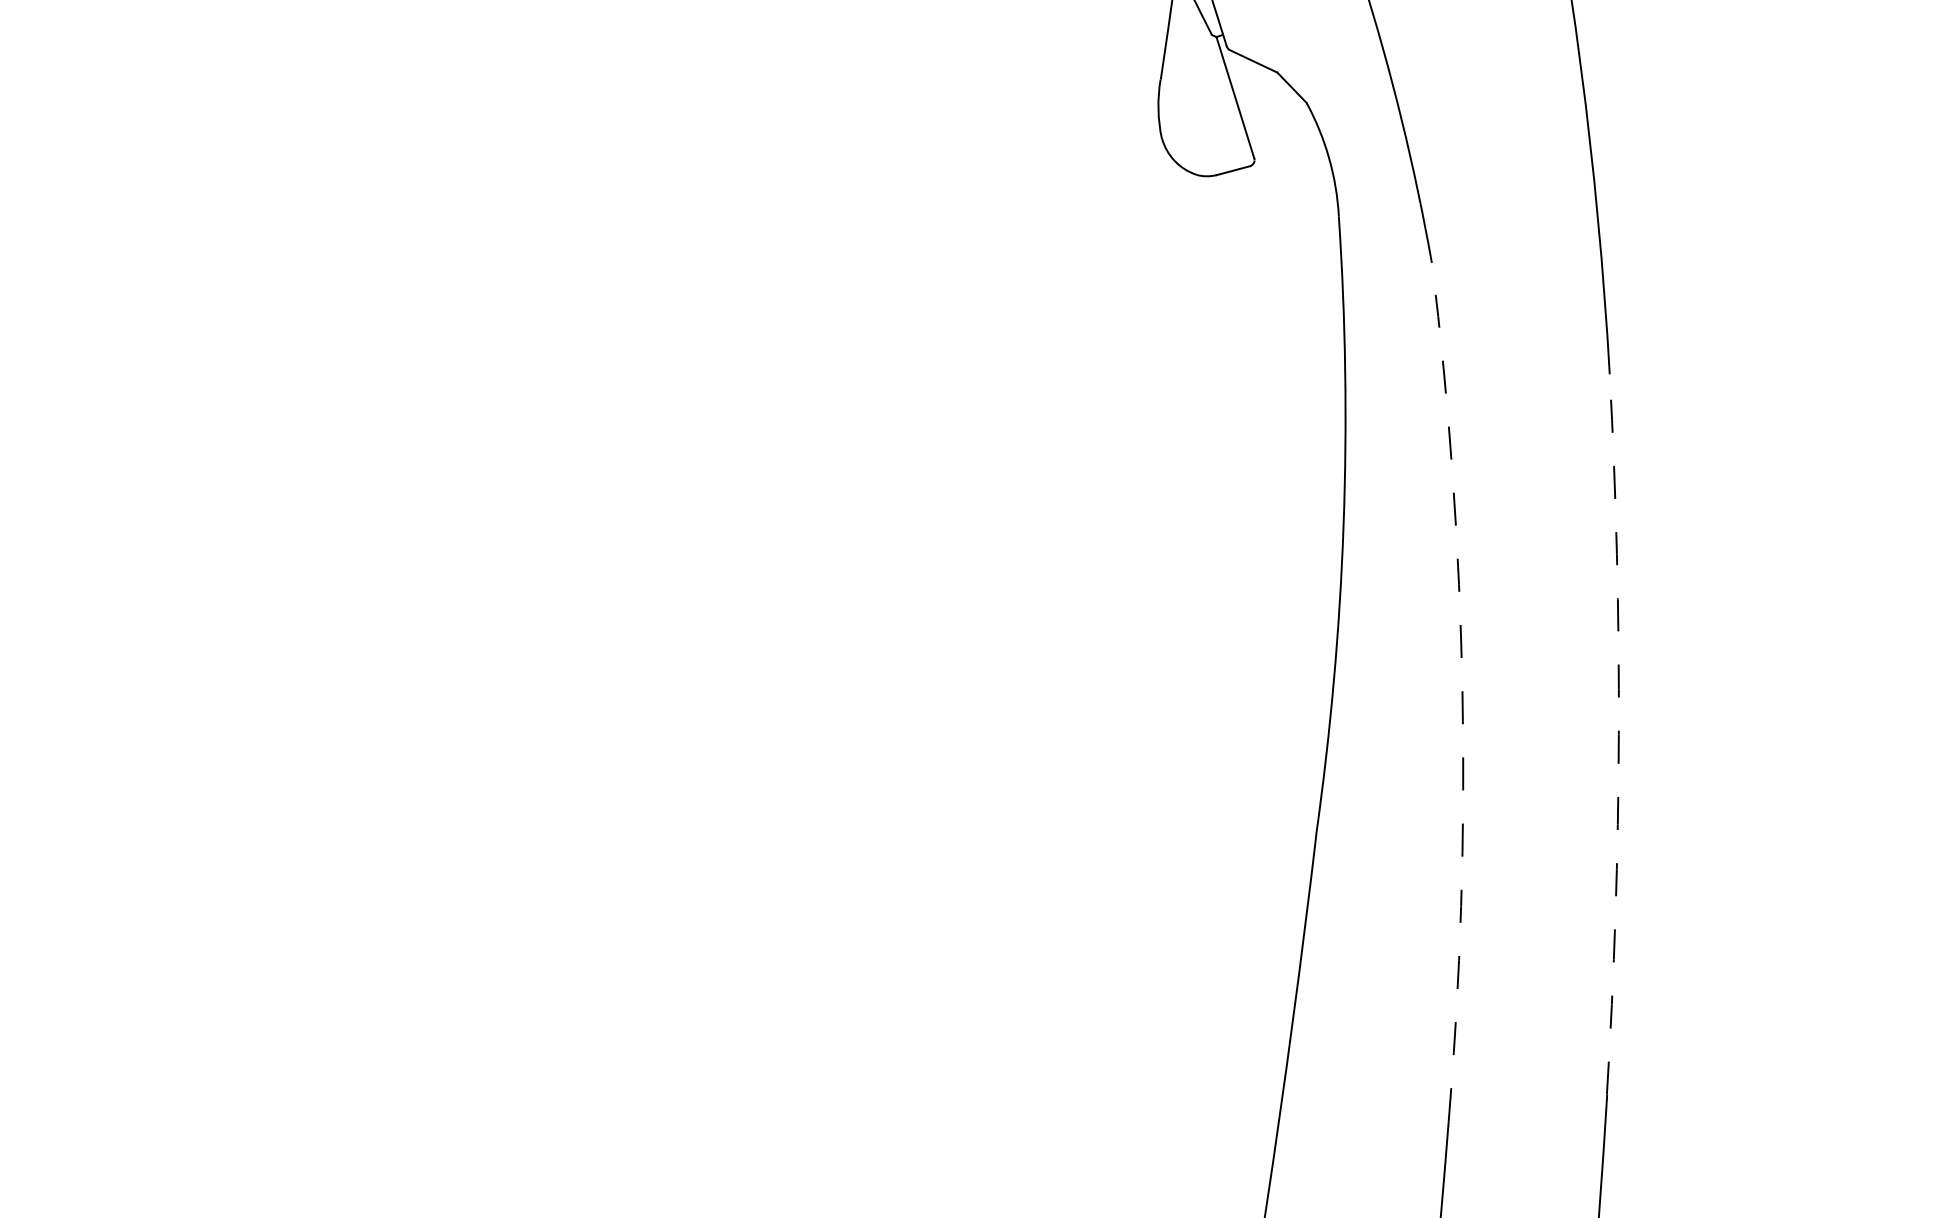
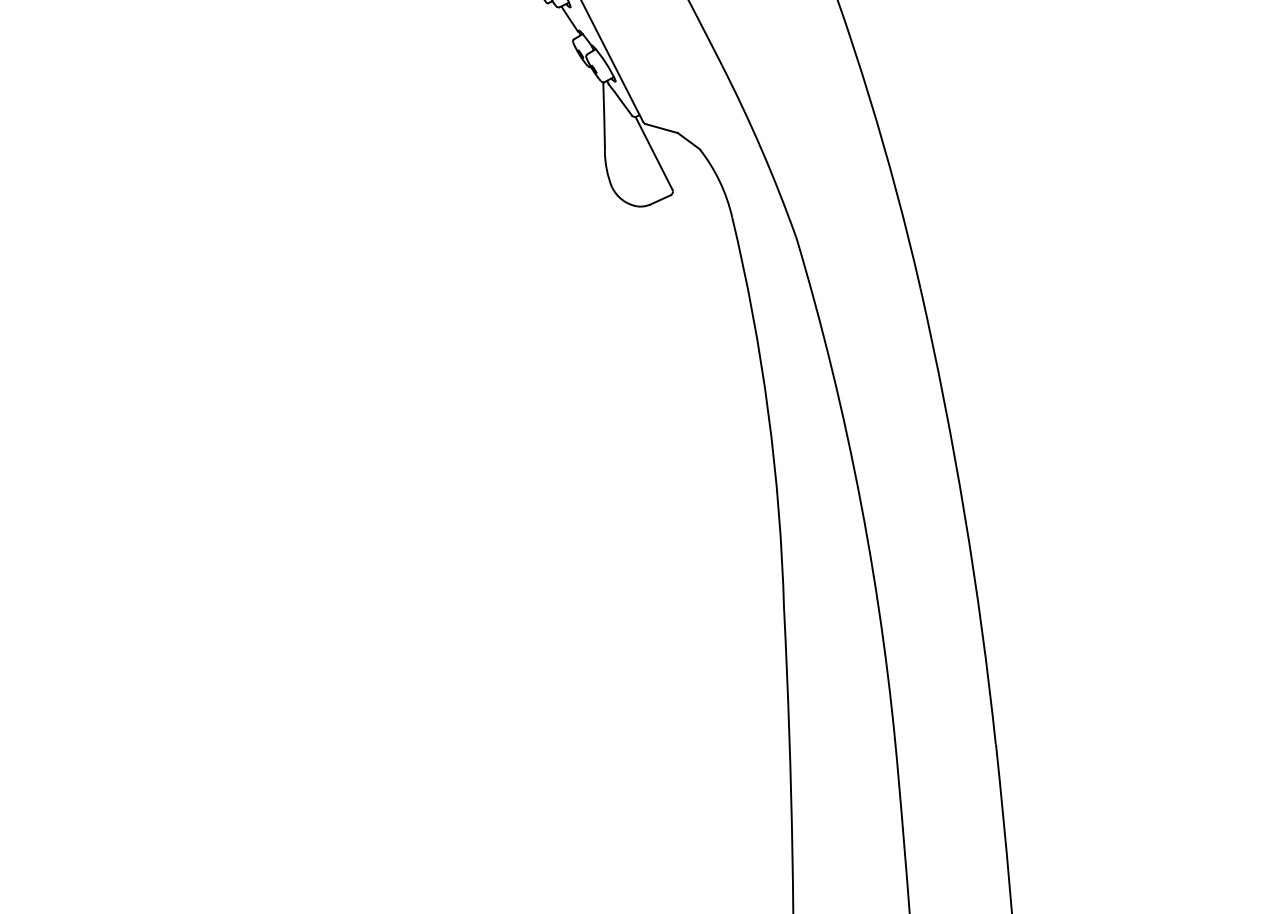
arc: (1462, 691) -> (861, 504), dashed -> solid
arc: (1618, 734) -> (964, 515), dashed -> solid

